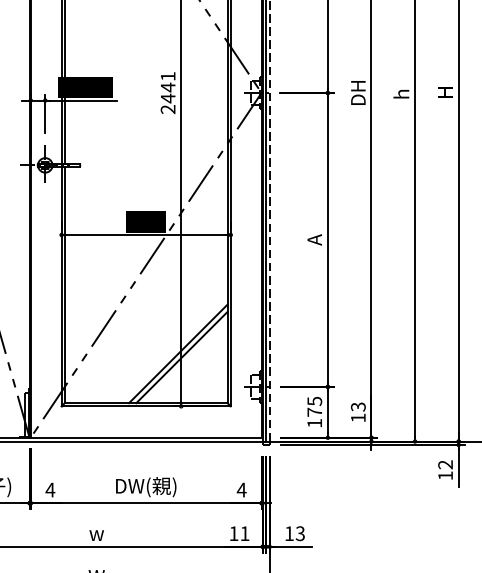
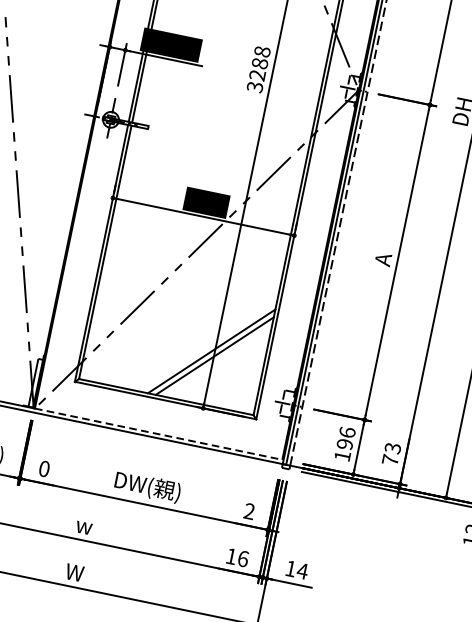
text: (167, 93) -> (257, 69), 2441 -> 3288
text: (314, 406) -> (346, 438), 175 -> 196
text: (358, 417) -> (390, 459), 13 -> 73
line: (146, 437) -> (159, 433), solid -> dashed
text: (50, 489) -> (44, 468), 4 -> 0
text: (241, 489) -> (249, 510), 4 -> 2
text: (244, 533) -> (242, 558), 11 -> 16
text: (300, 533) -> (302, 571), 13 -> 14

